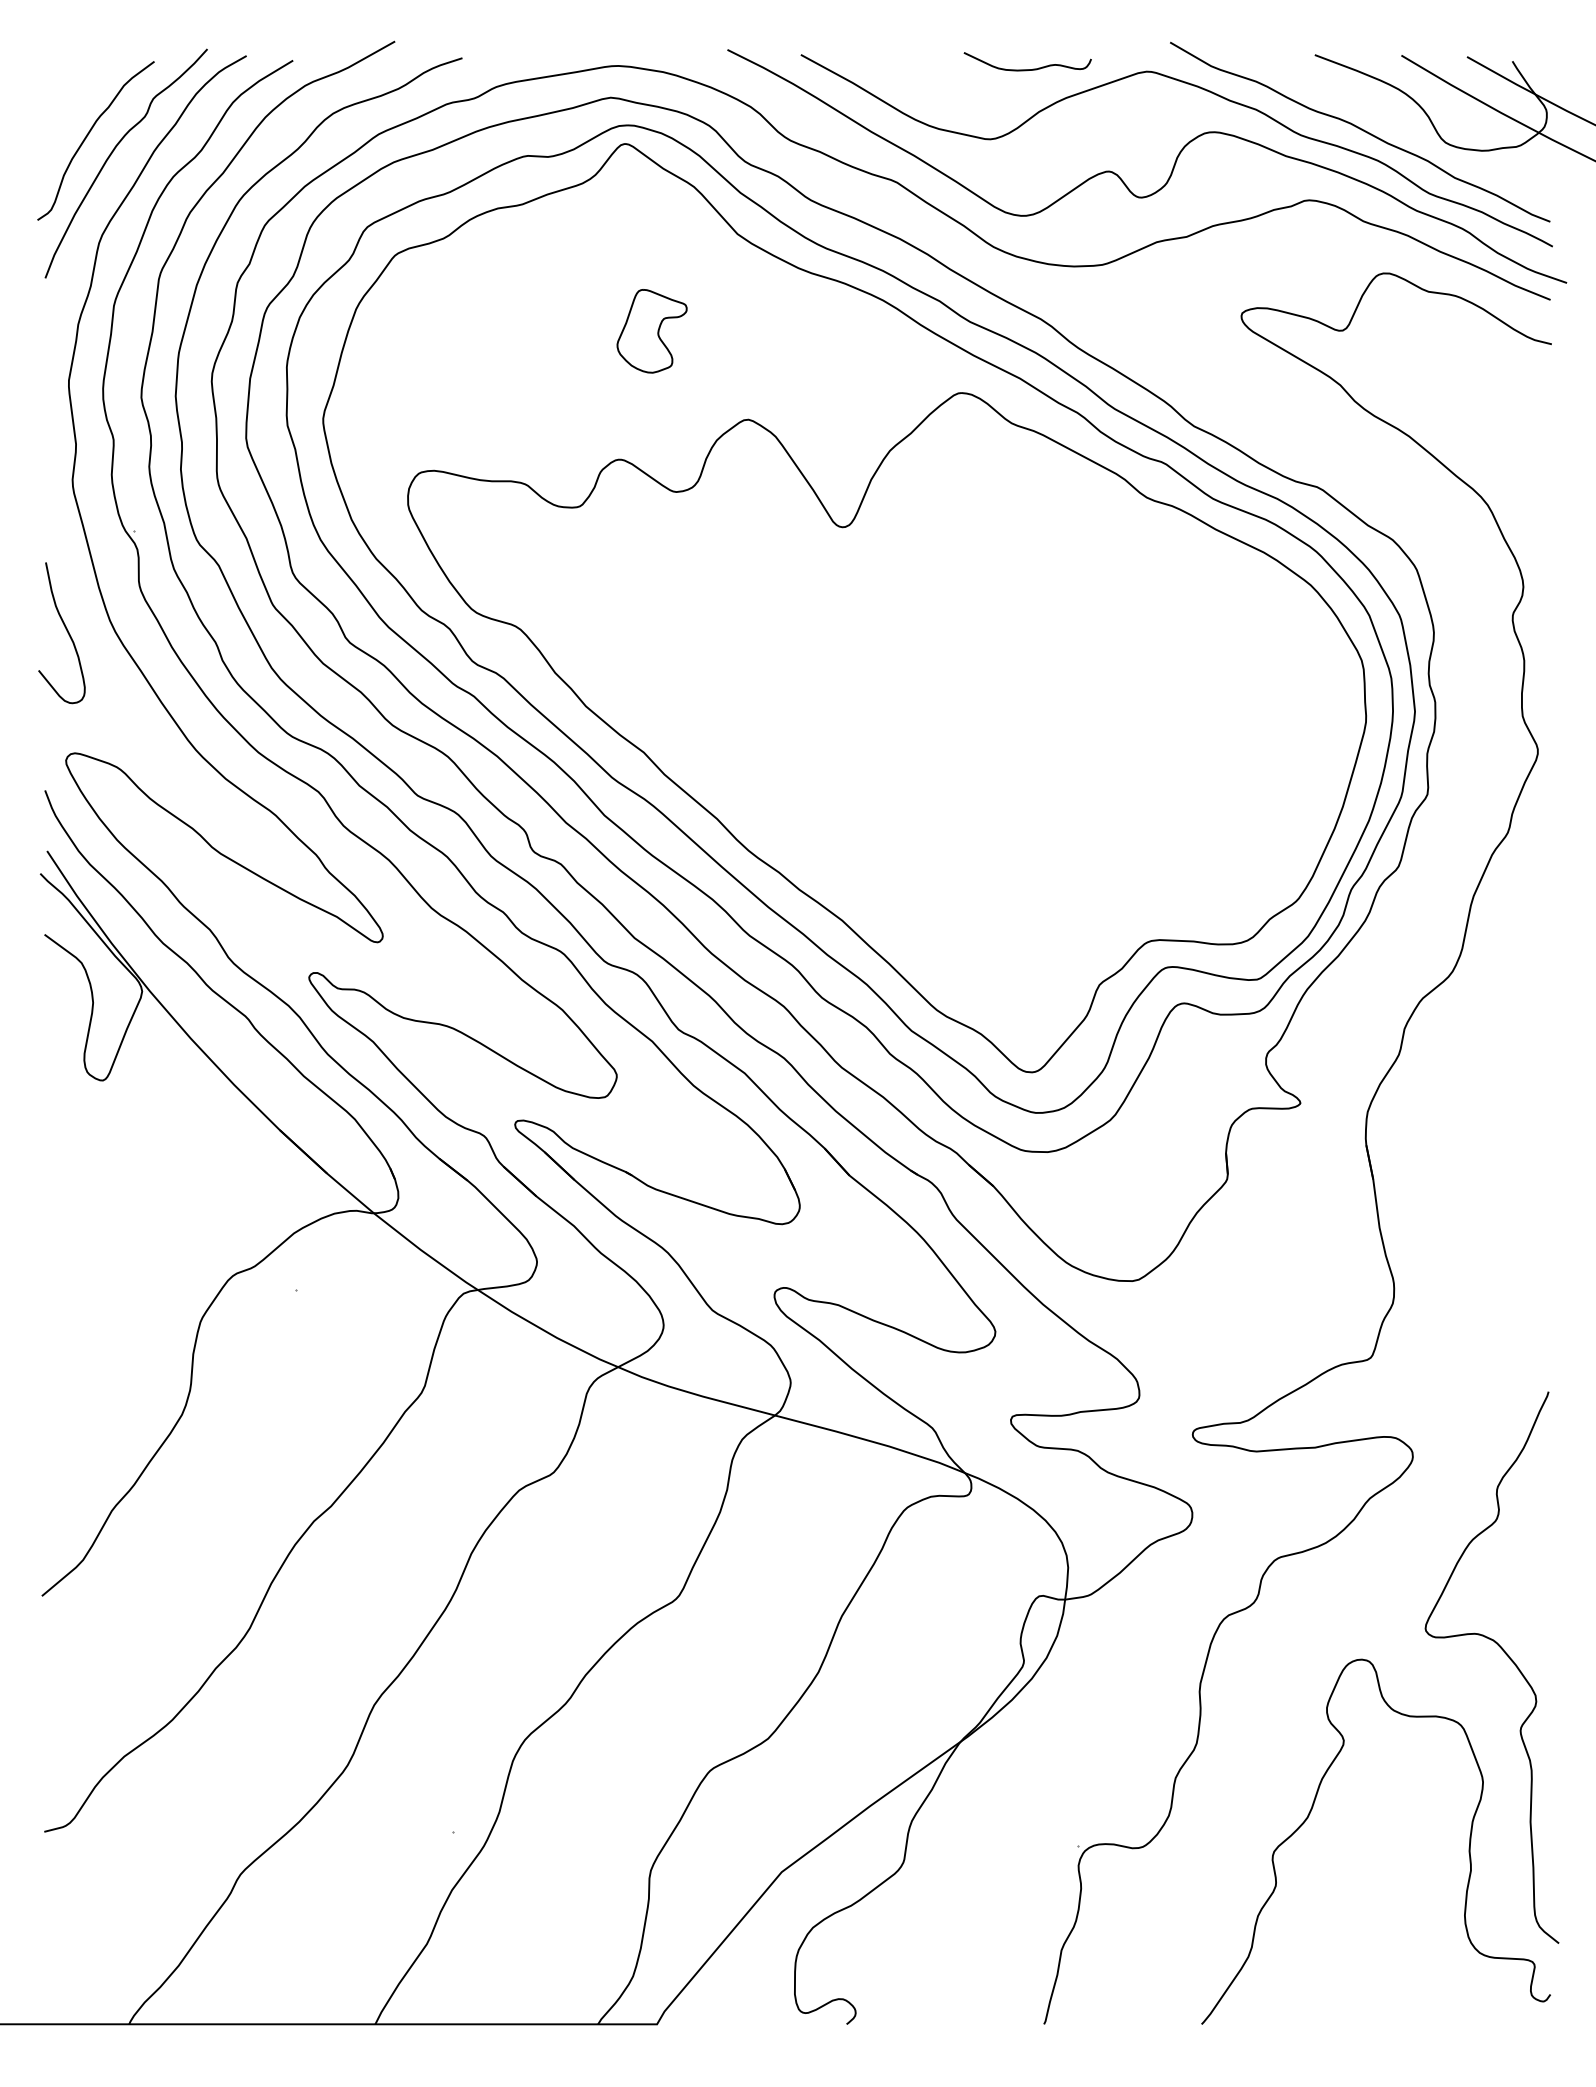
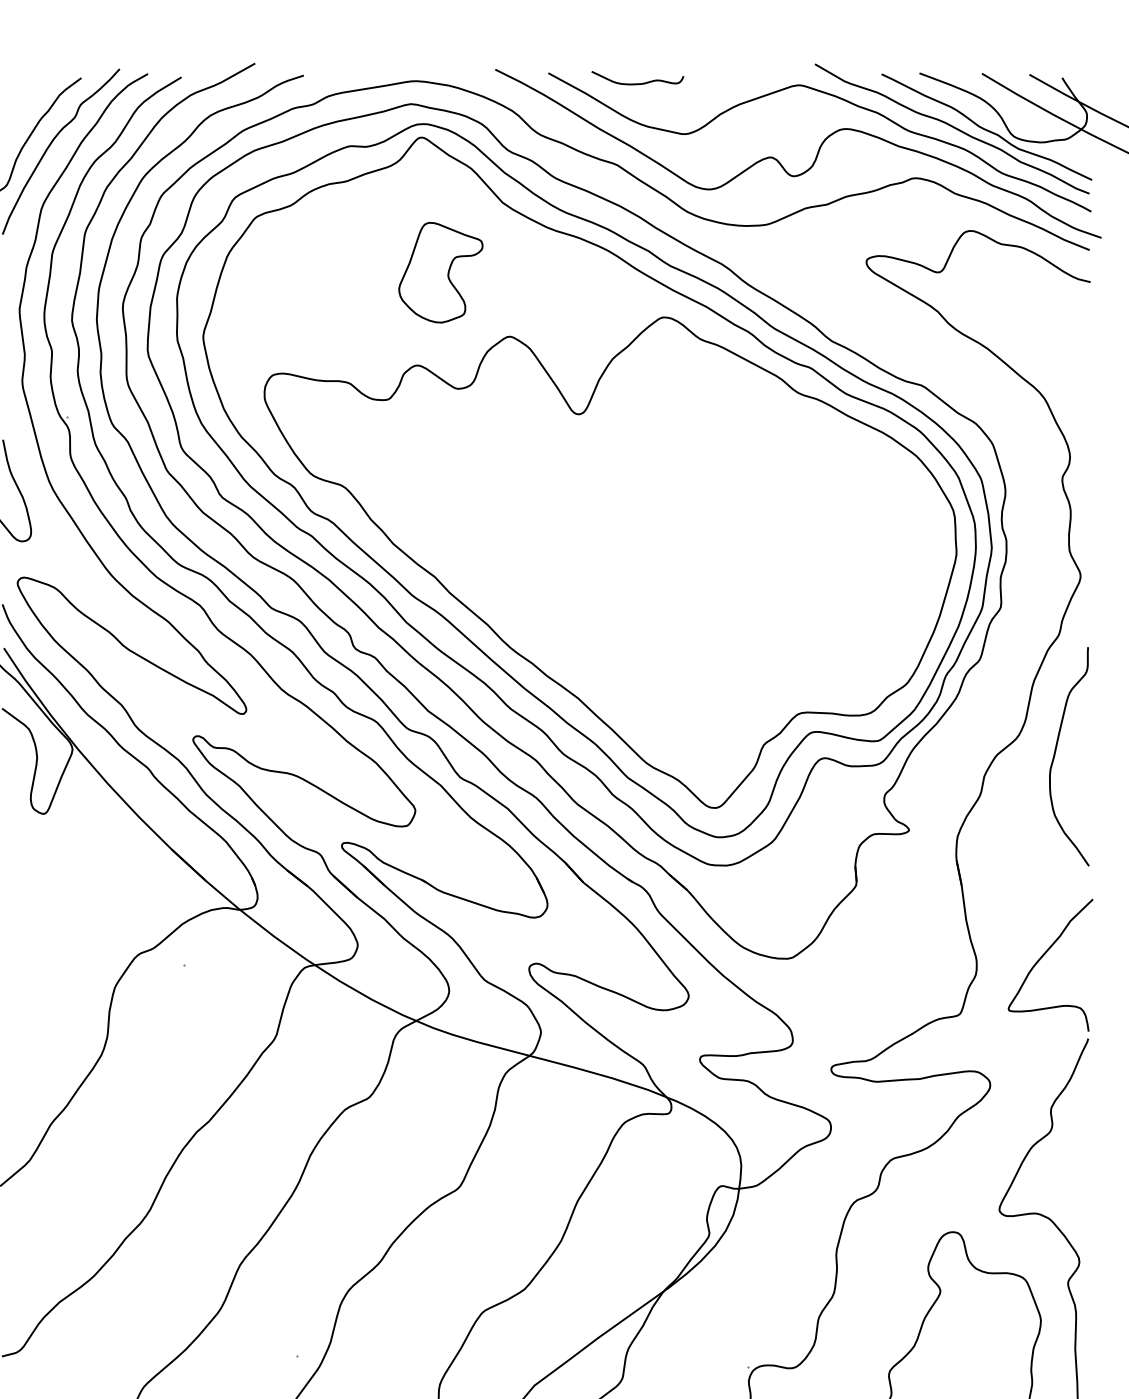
curve: (1027, 69) -> (637, 83), moved
curve: (1405, 131) -> (984, 128), added
part: (651, 331) -> (440, 272), size x1.67
curve: (1503, 996) -> (1055, 753), added
curve: (1485, 1278) -> (1042, 956), added

